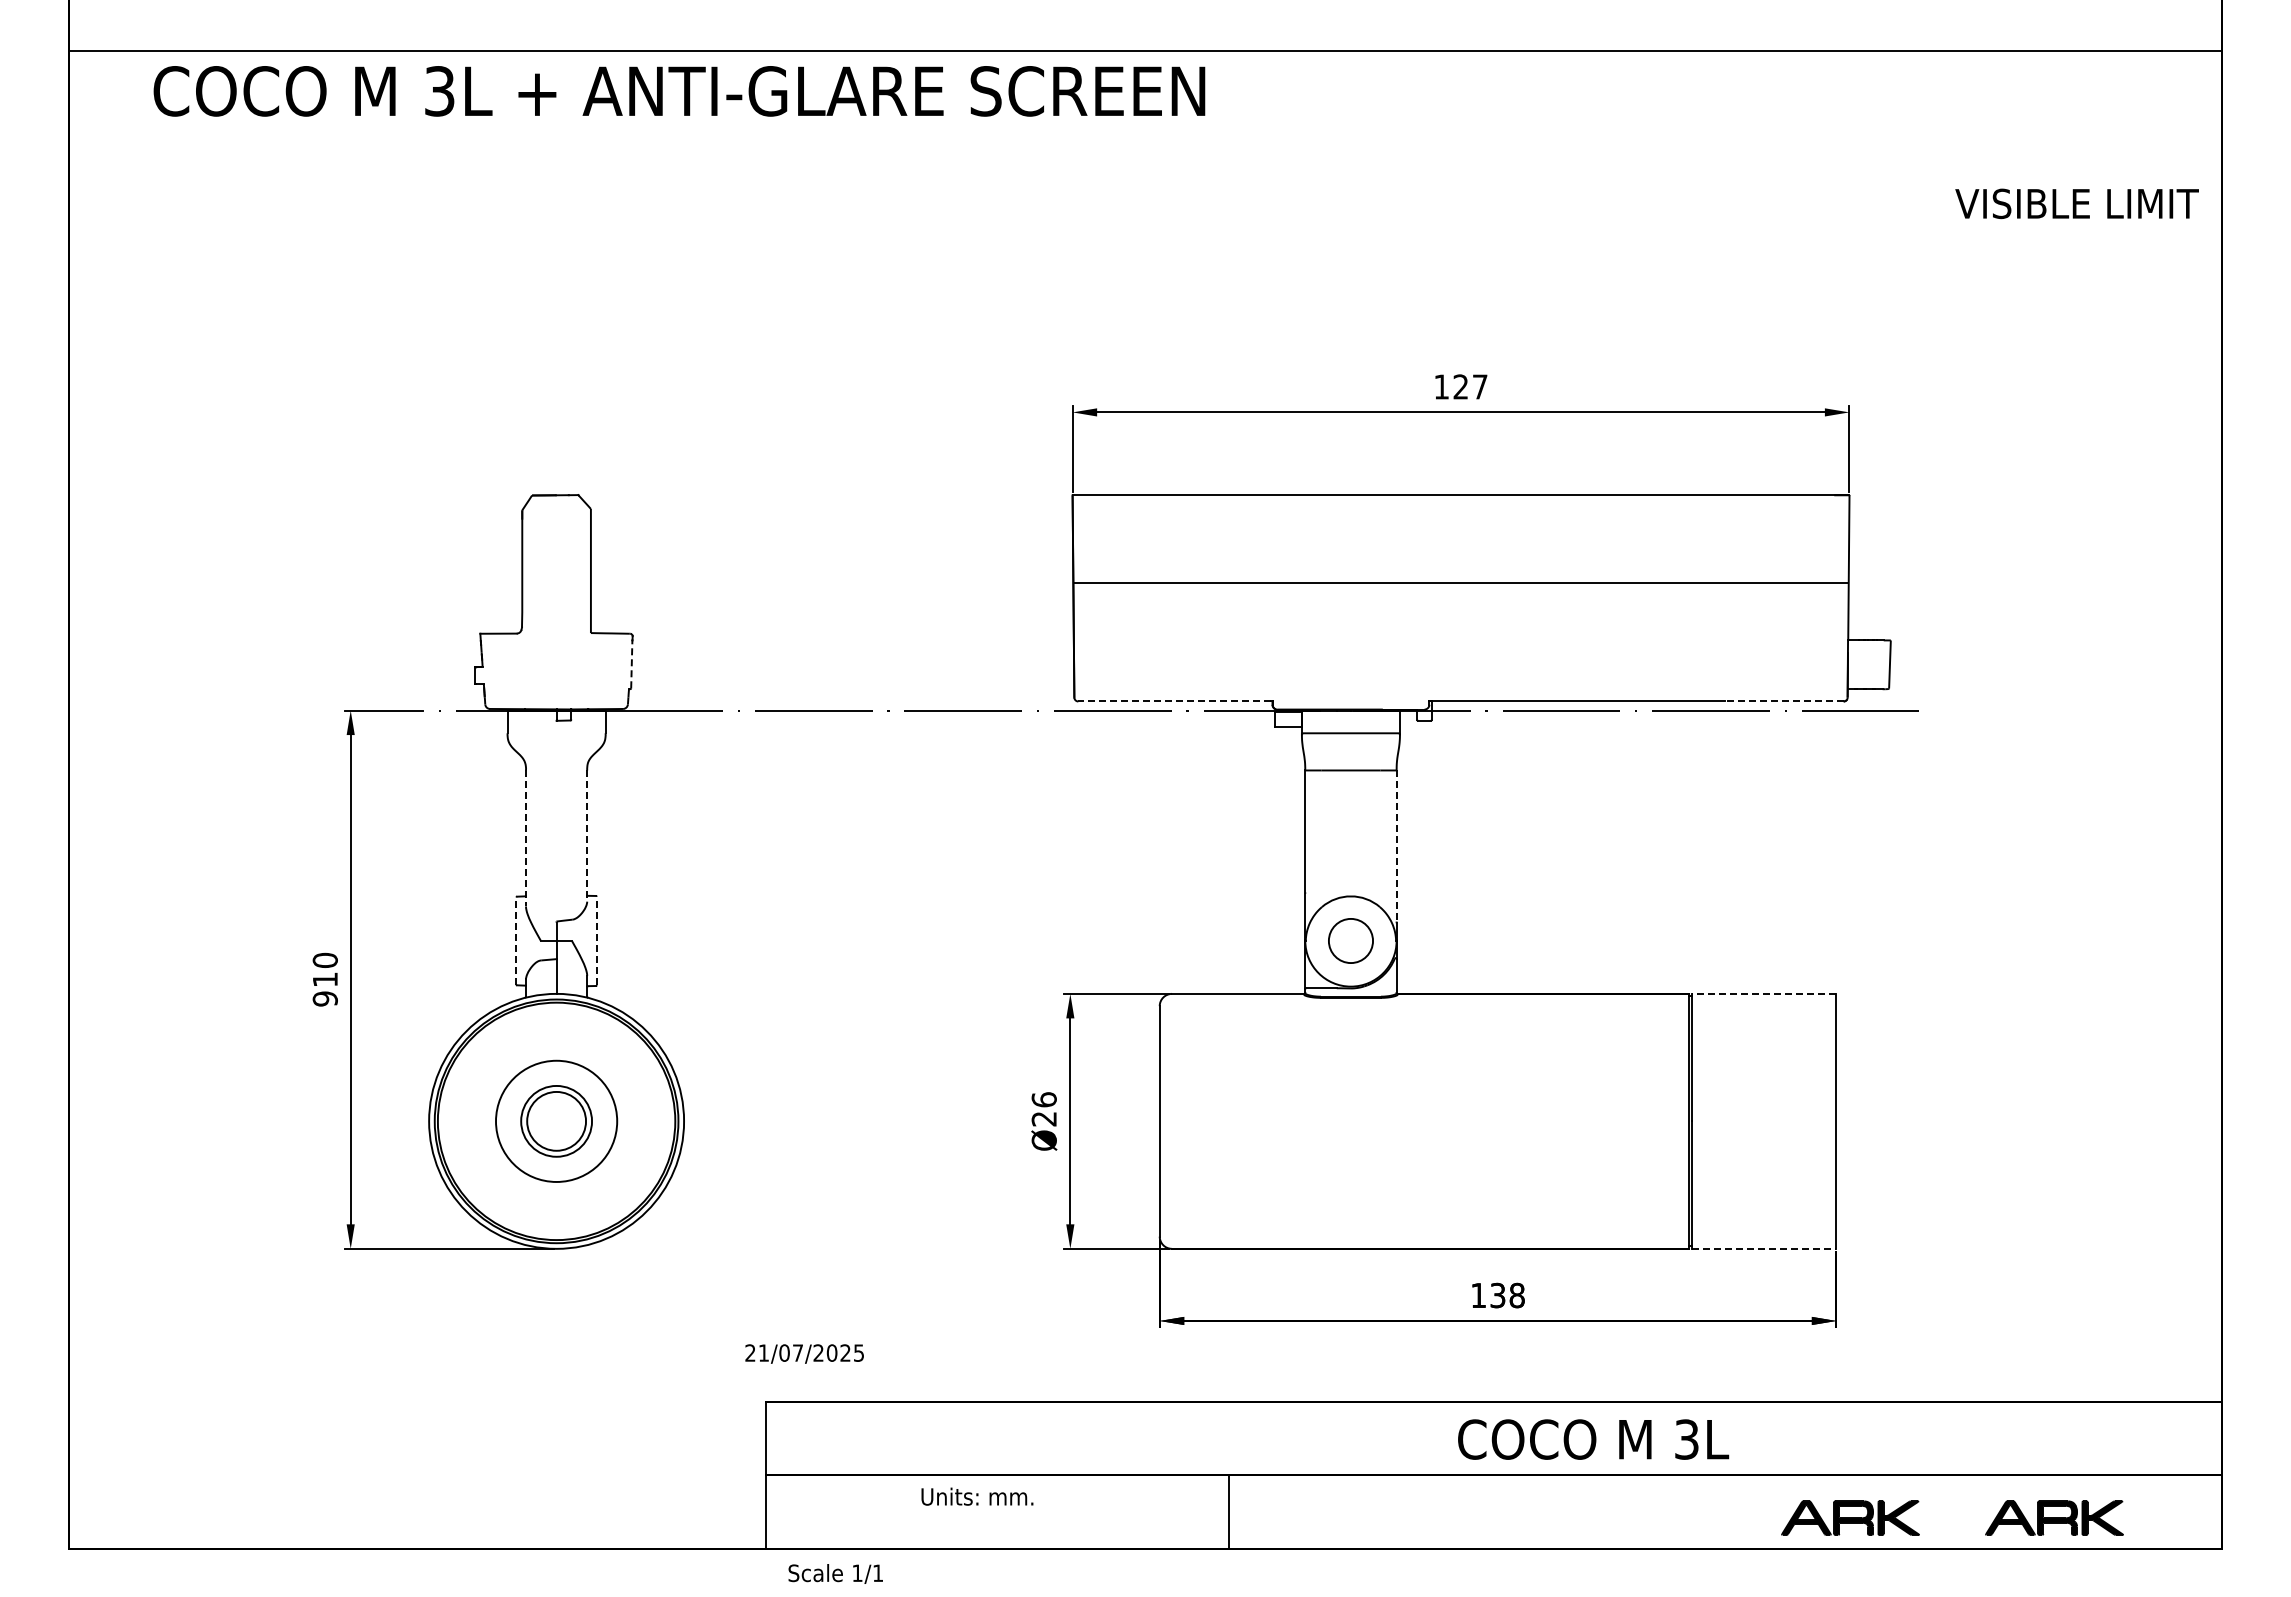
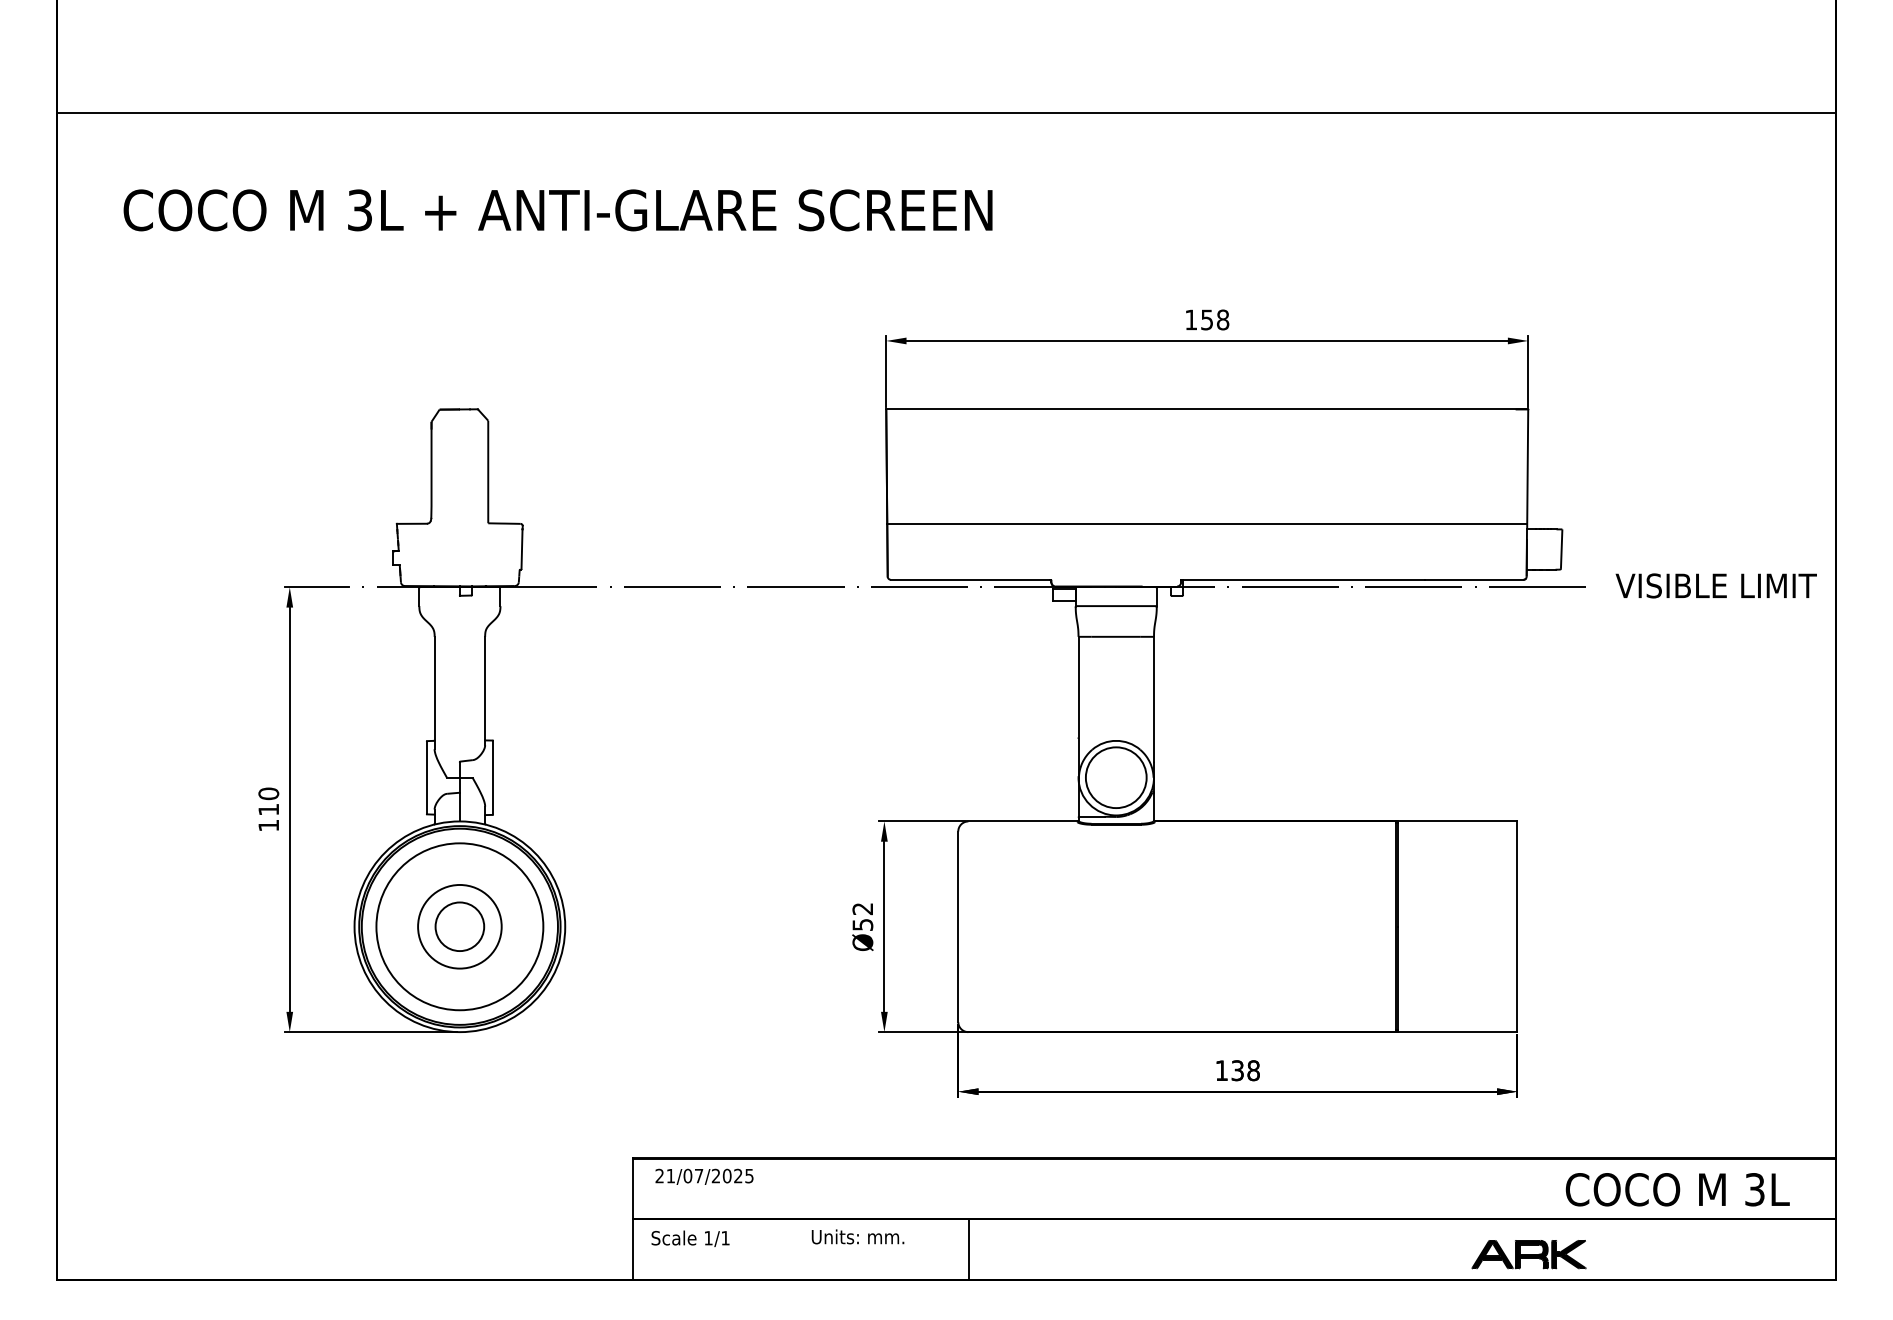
line: (1145, 51) -> (946, 112), moved
text: (679, 91) -> (558, 210), moved
text: (2076, 203) -> (1715, 585), moved
text: (1470, 386) -> (1215, 319), 127 -> 158
line: (1460, 582) -> (1206, 523), moved
line: (631, 664) -> (521, 549), dashed -> solid
line: (1173, 701) -> (969, 579), dashed -> solid
line: (1784, 701) -> (1474, 579), dashed -> solid
line: (587, 836) -> (485, 691), dashed -> solid
line: (526, 838) -> (435, 693), dashed -> solid
line: (1396, 845) -> (1153, 698), dashed -> solid
line: (516, 940) -> (426, 777), dashed -> solid
line: (596, 940) -> (492, 777), dashed -> solid
circle: (1350, 940) -> (1115, 777), size x1.67
line: (1763, 993) -> (1457, 821), dashed -> solid
text: (324, 998) -> (268, 825), 910 -> 110
text: (1043, 1109) -> (862, 916), Ø26 -> Ø52
circle: (556, 1120) -> (459, 926), size x1.43
circle: (556, 1121) -> (459, 926), size x1.67
line: (1764, 1248) -> (1457, 1031), dashed -> solid
text: (804, 1353) -> (704, 1176), moved
text: (1593, 1439) -> (1677, 1189), moved
text: (977, 1496) -> (858, 1236), moved
line: (1229, 1511) -> (969, 1249), moved
part: (2054, 1517) -> (1697, 1254), removed
text: (835, 1573) -> (690, 1238), moved

